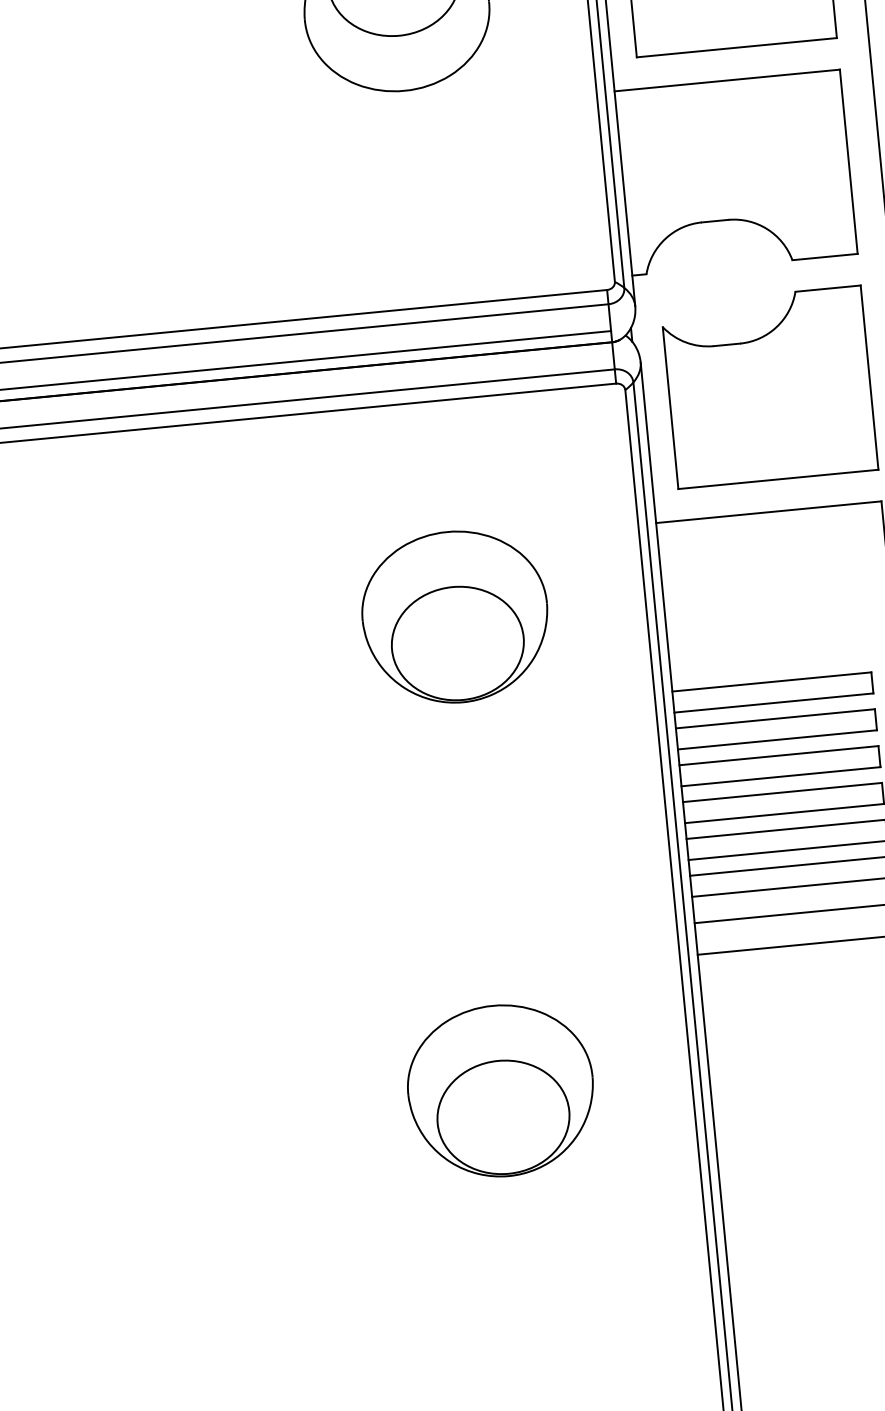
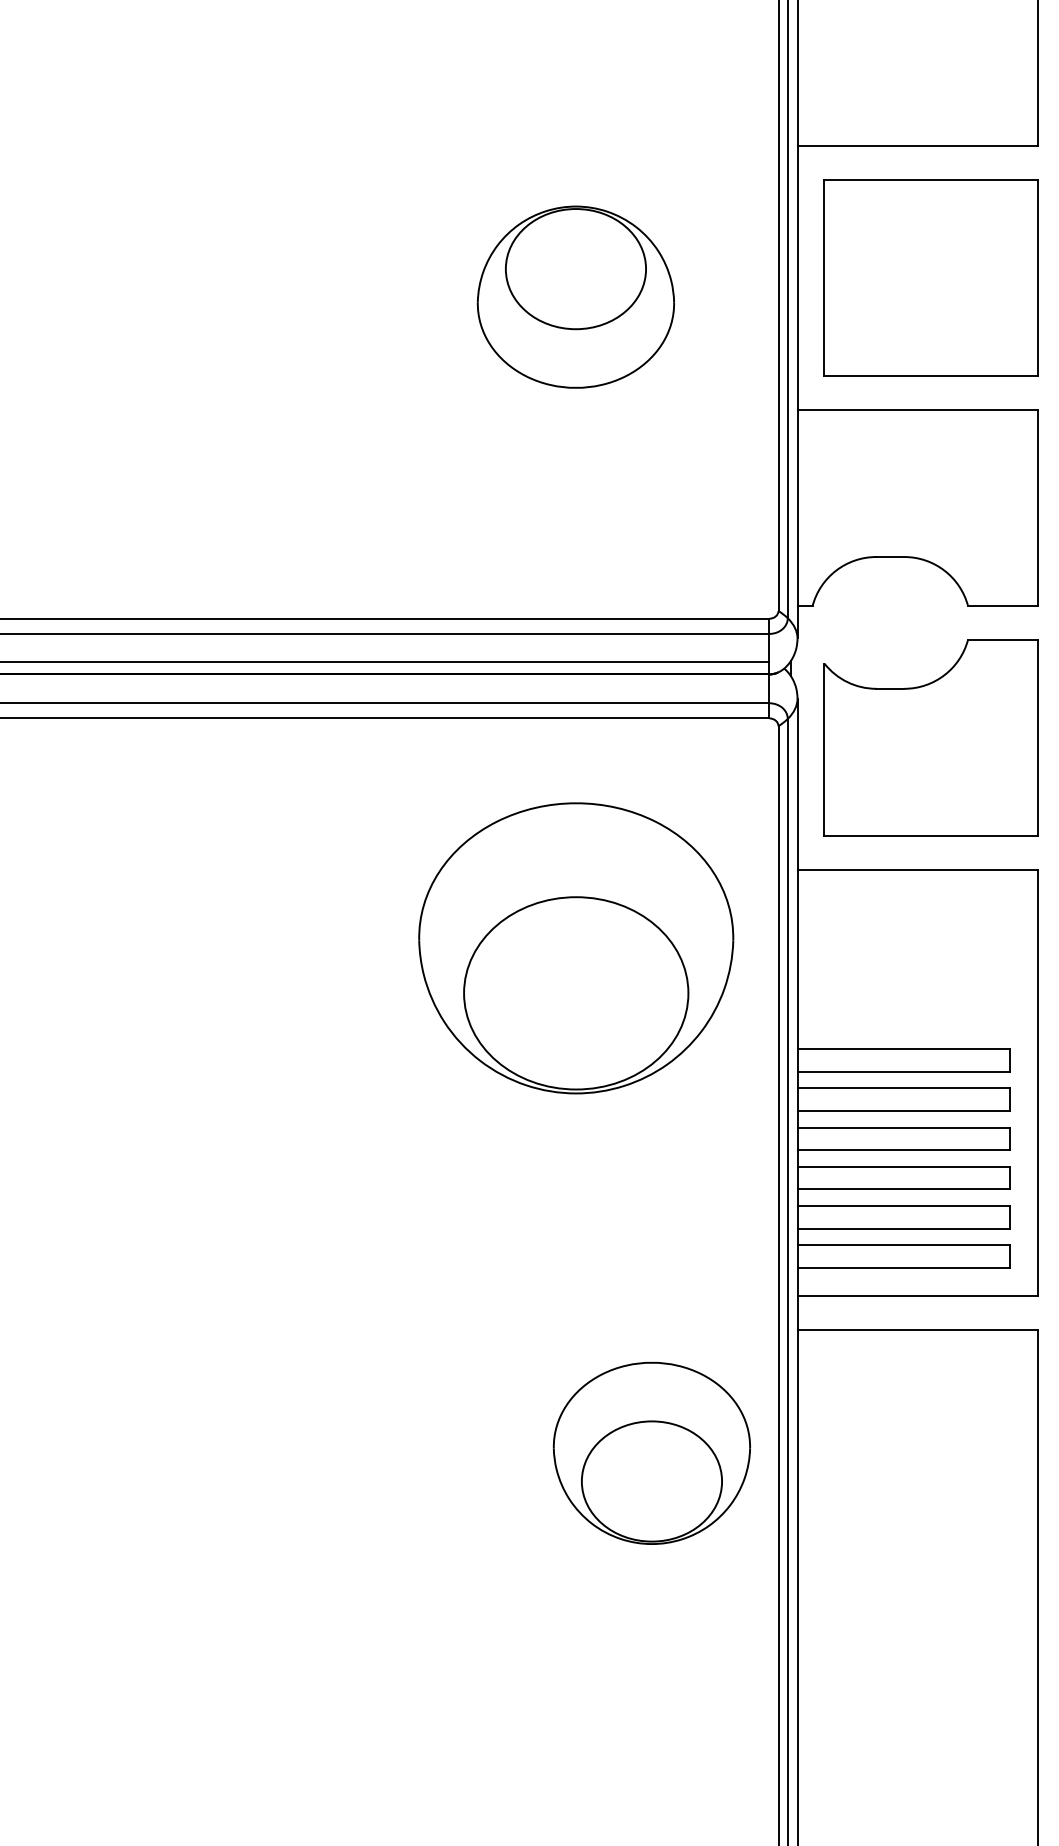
part: (454, 617) -> (575, 948), size x1.6
part: (500, 1090) -> (651, 1452), moved

